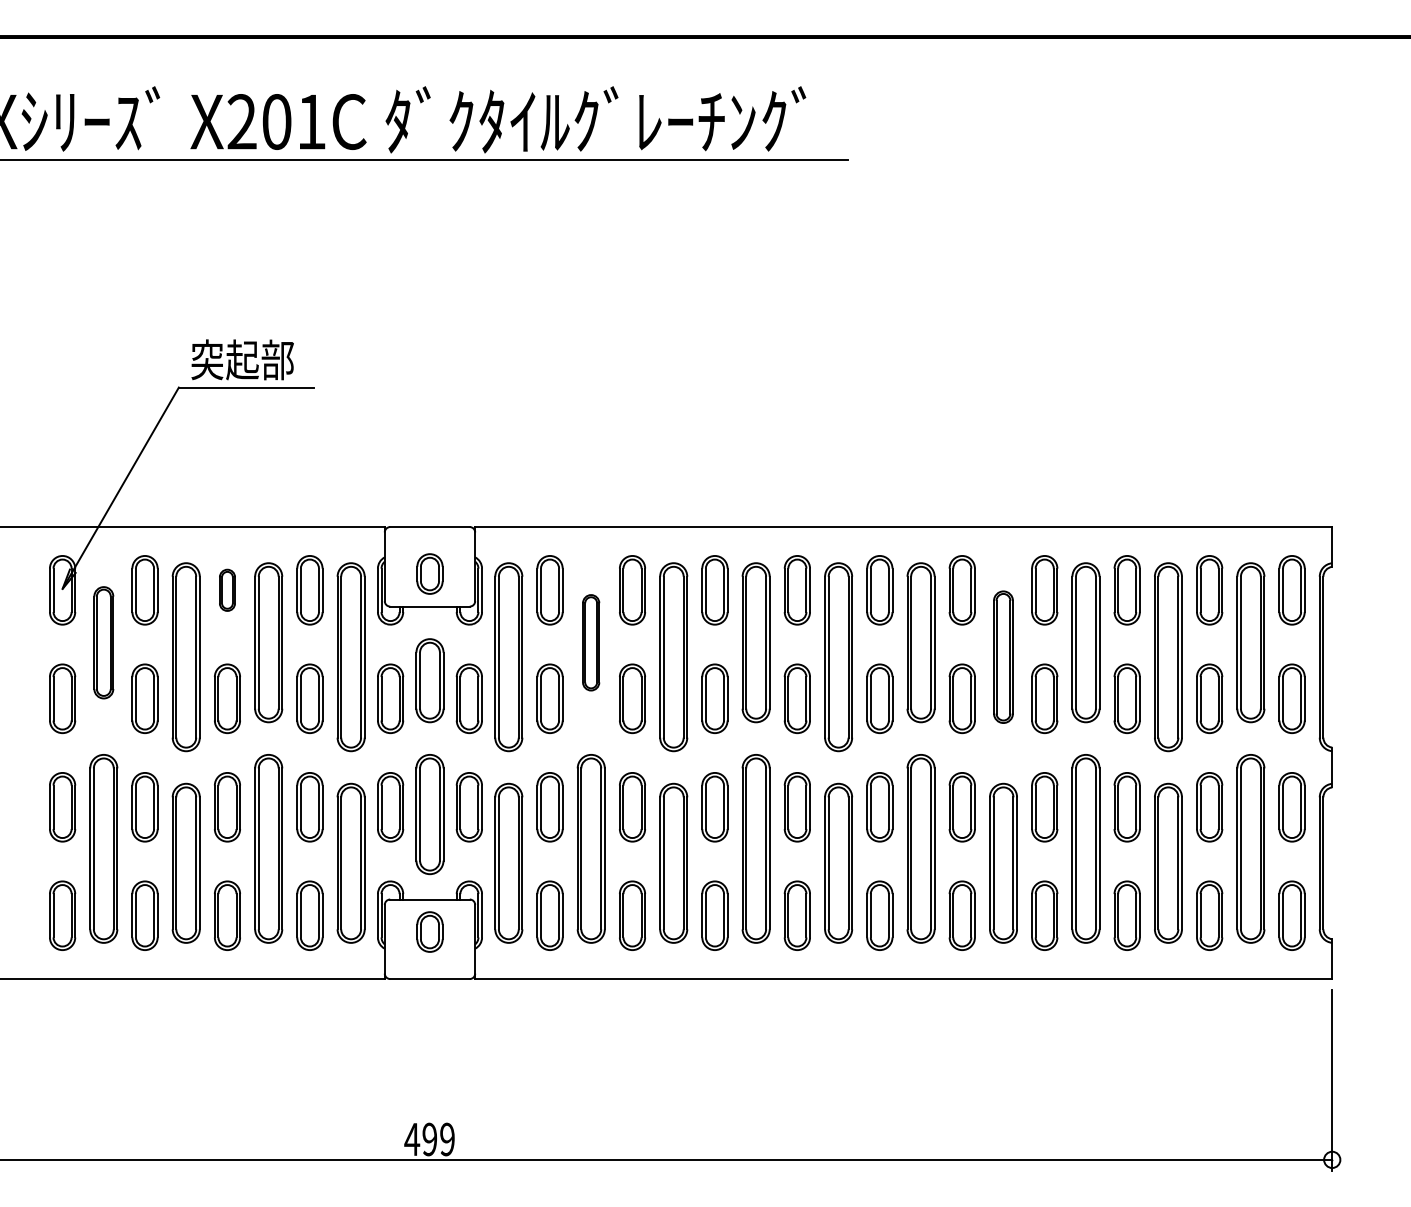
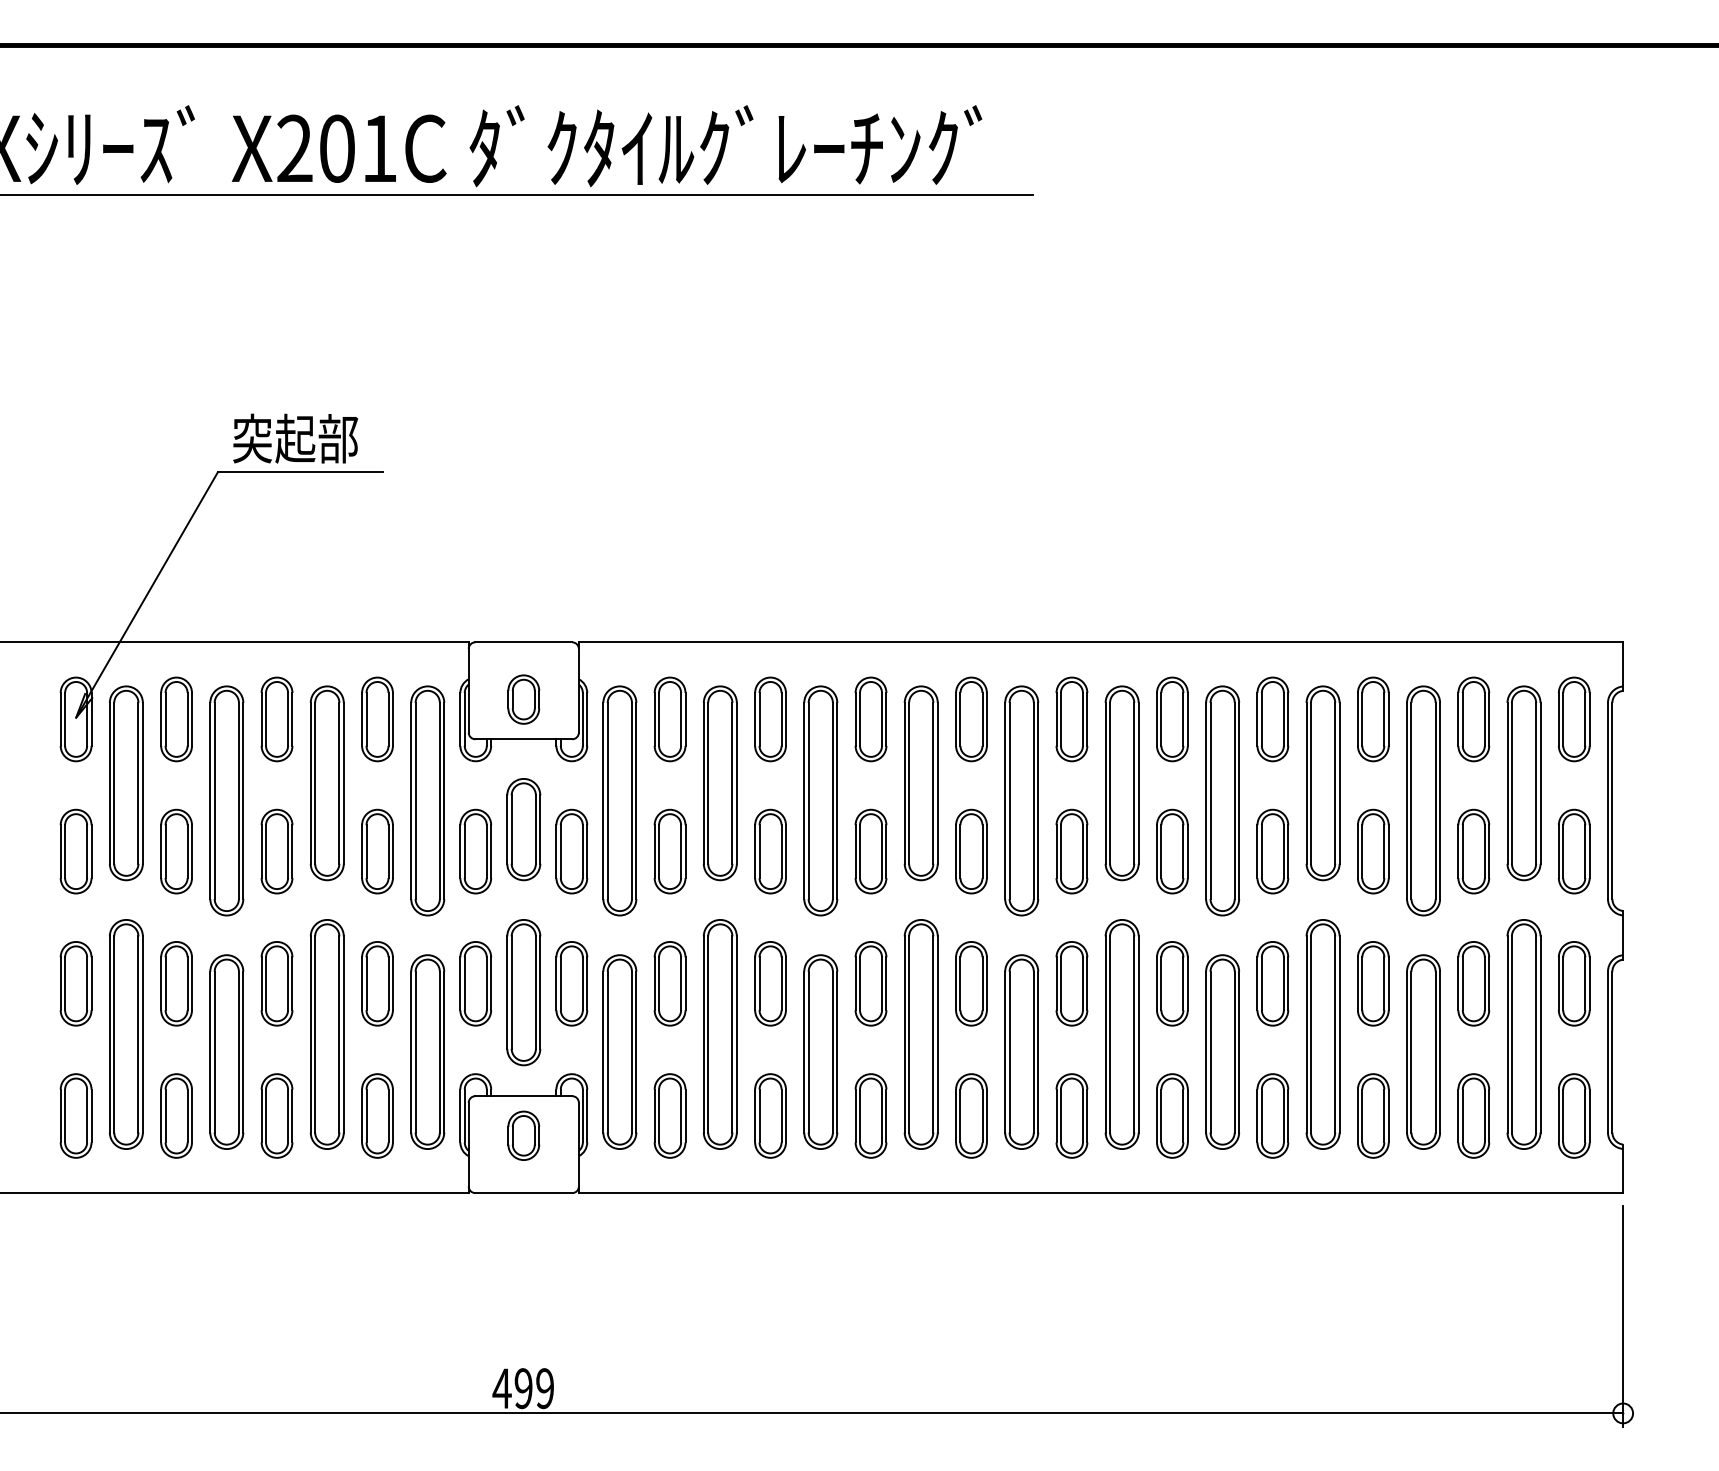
part: (227, 590) -> (276, 719), size x1.67
part: (103, 642) -> (126, 783), size x1.43
part: (590, 642) -> (719, 783), size x1.67
part: (1003, 656) -> (1222, 800), size x1.43

